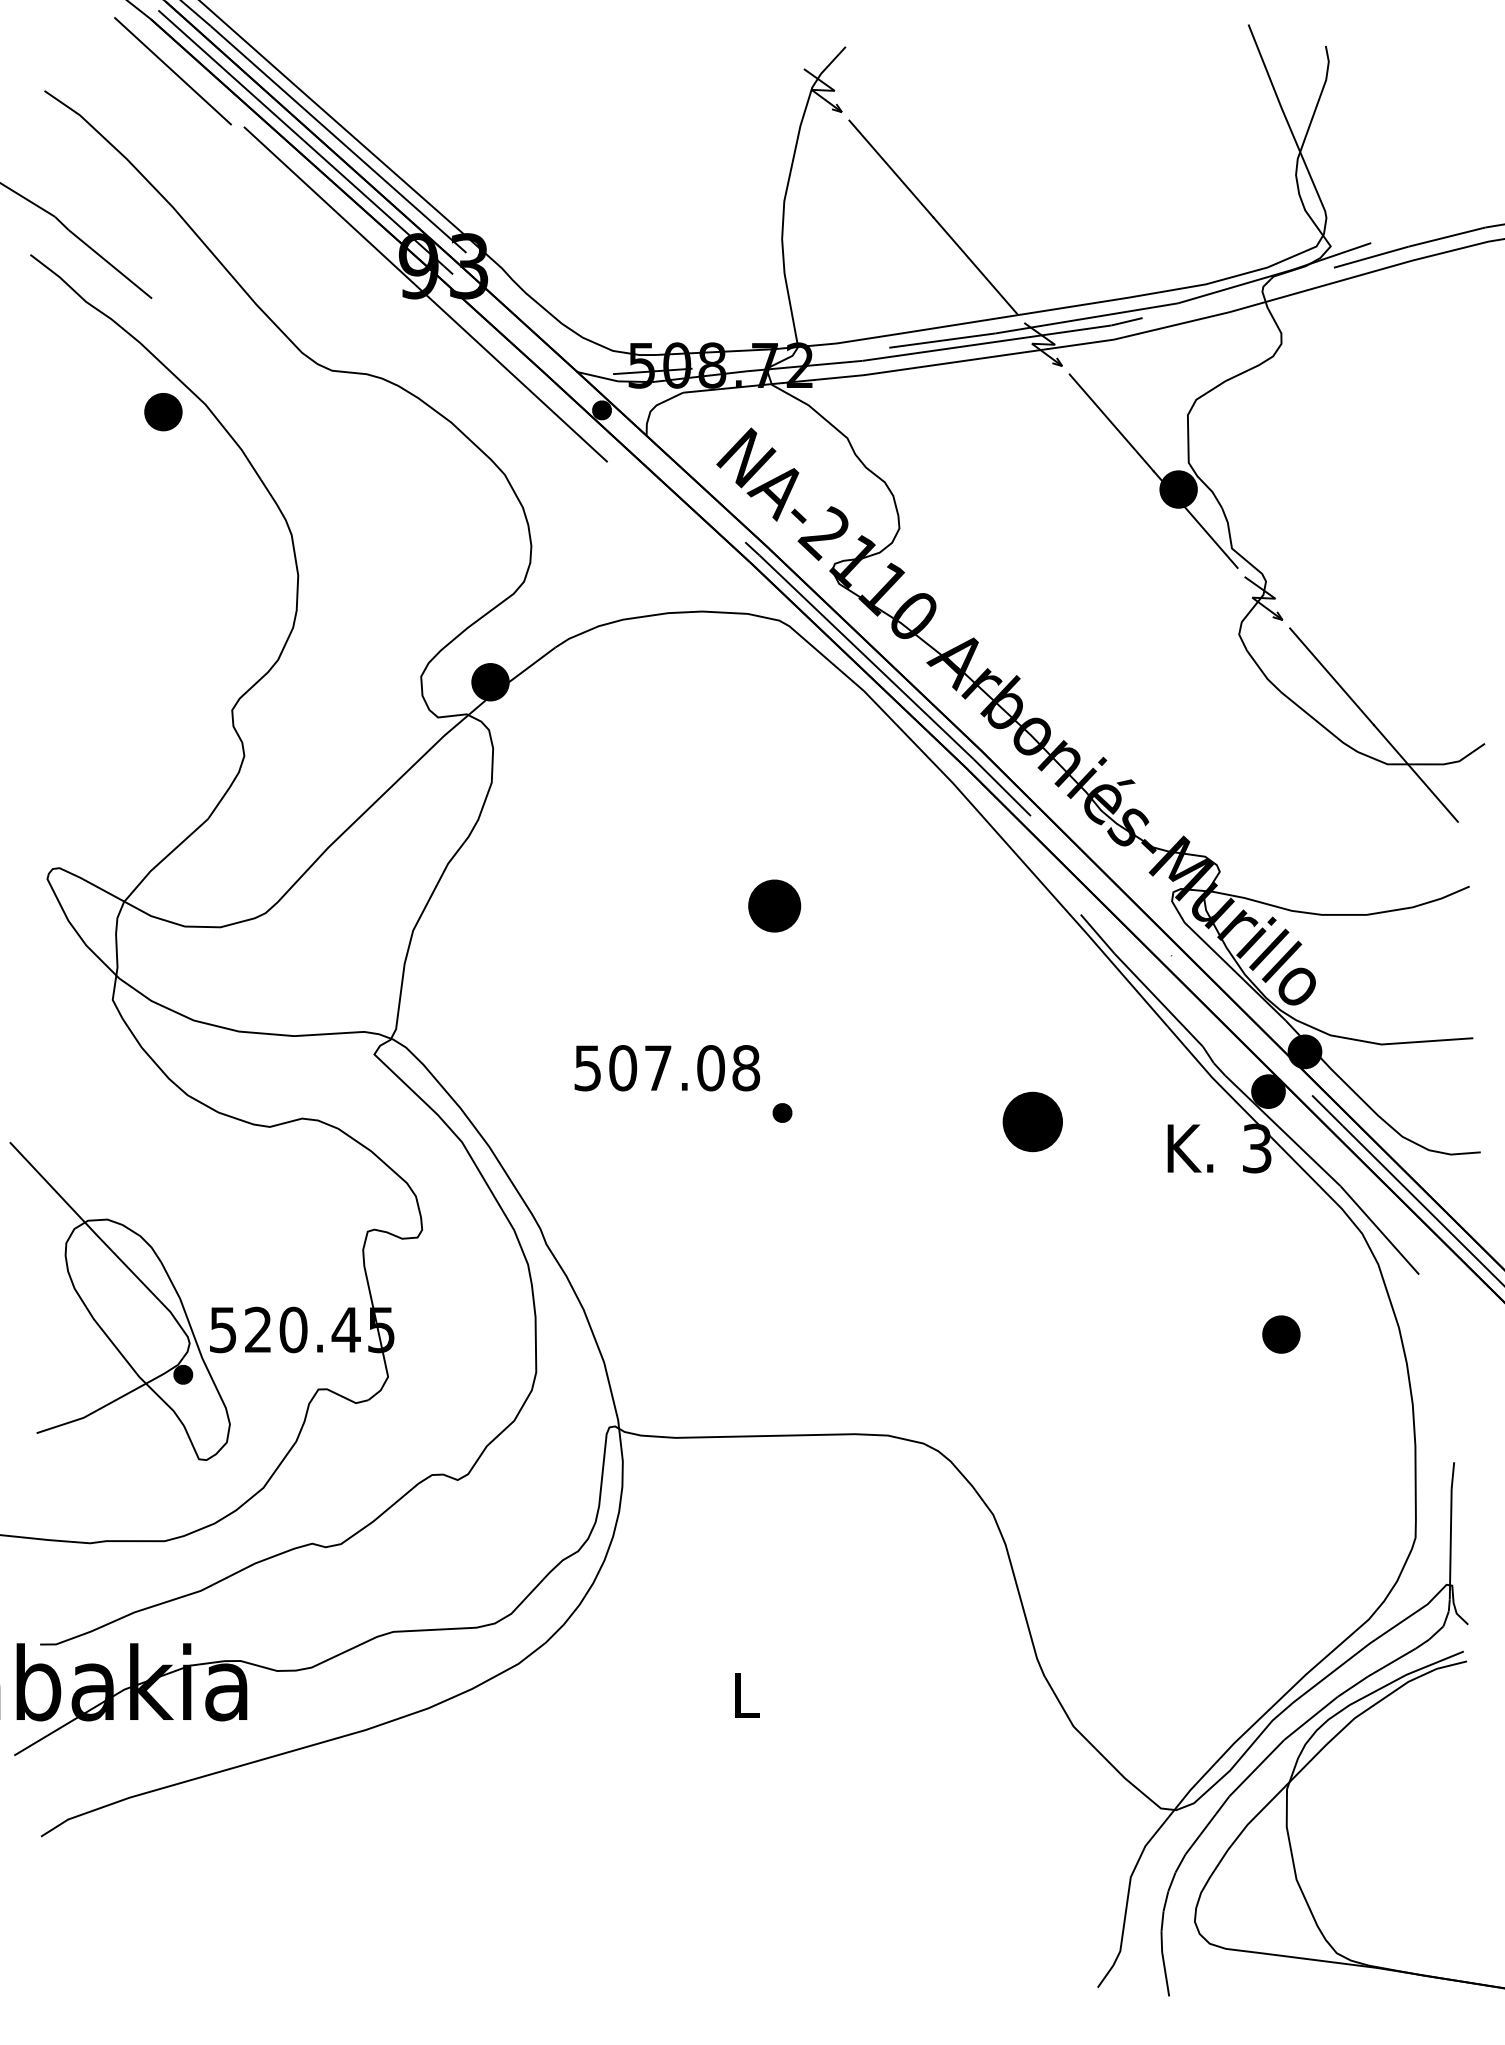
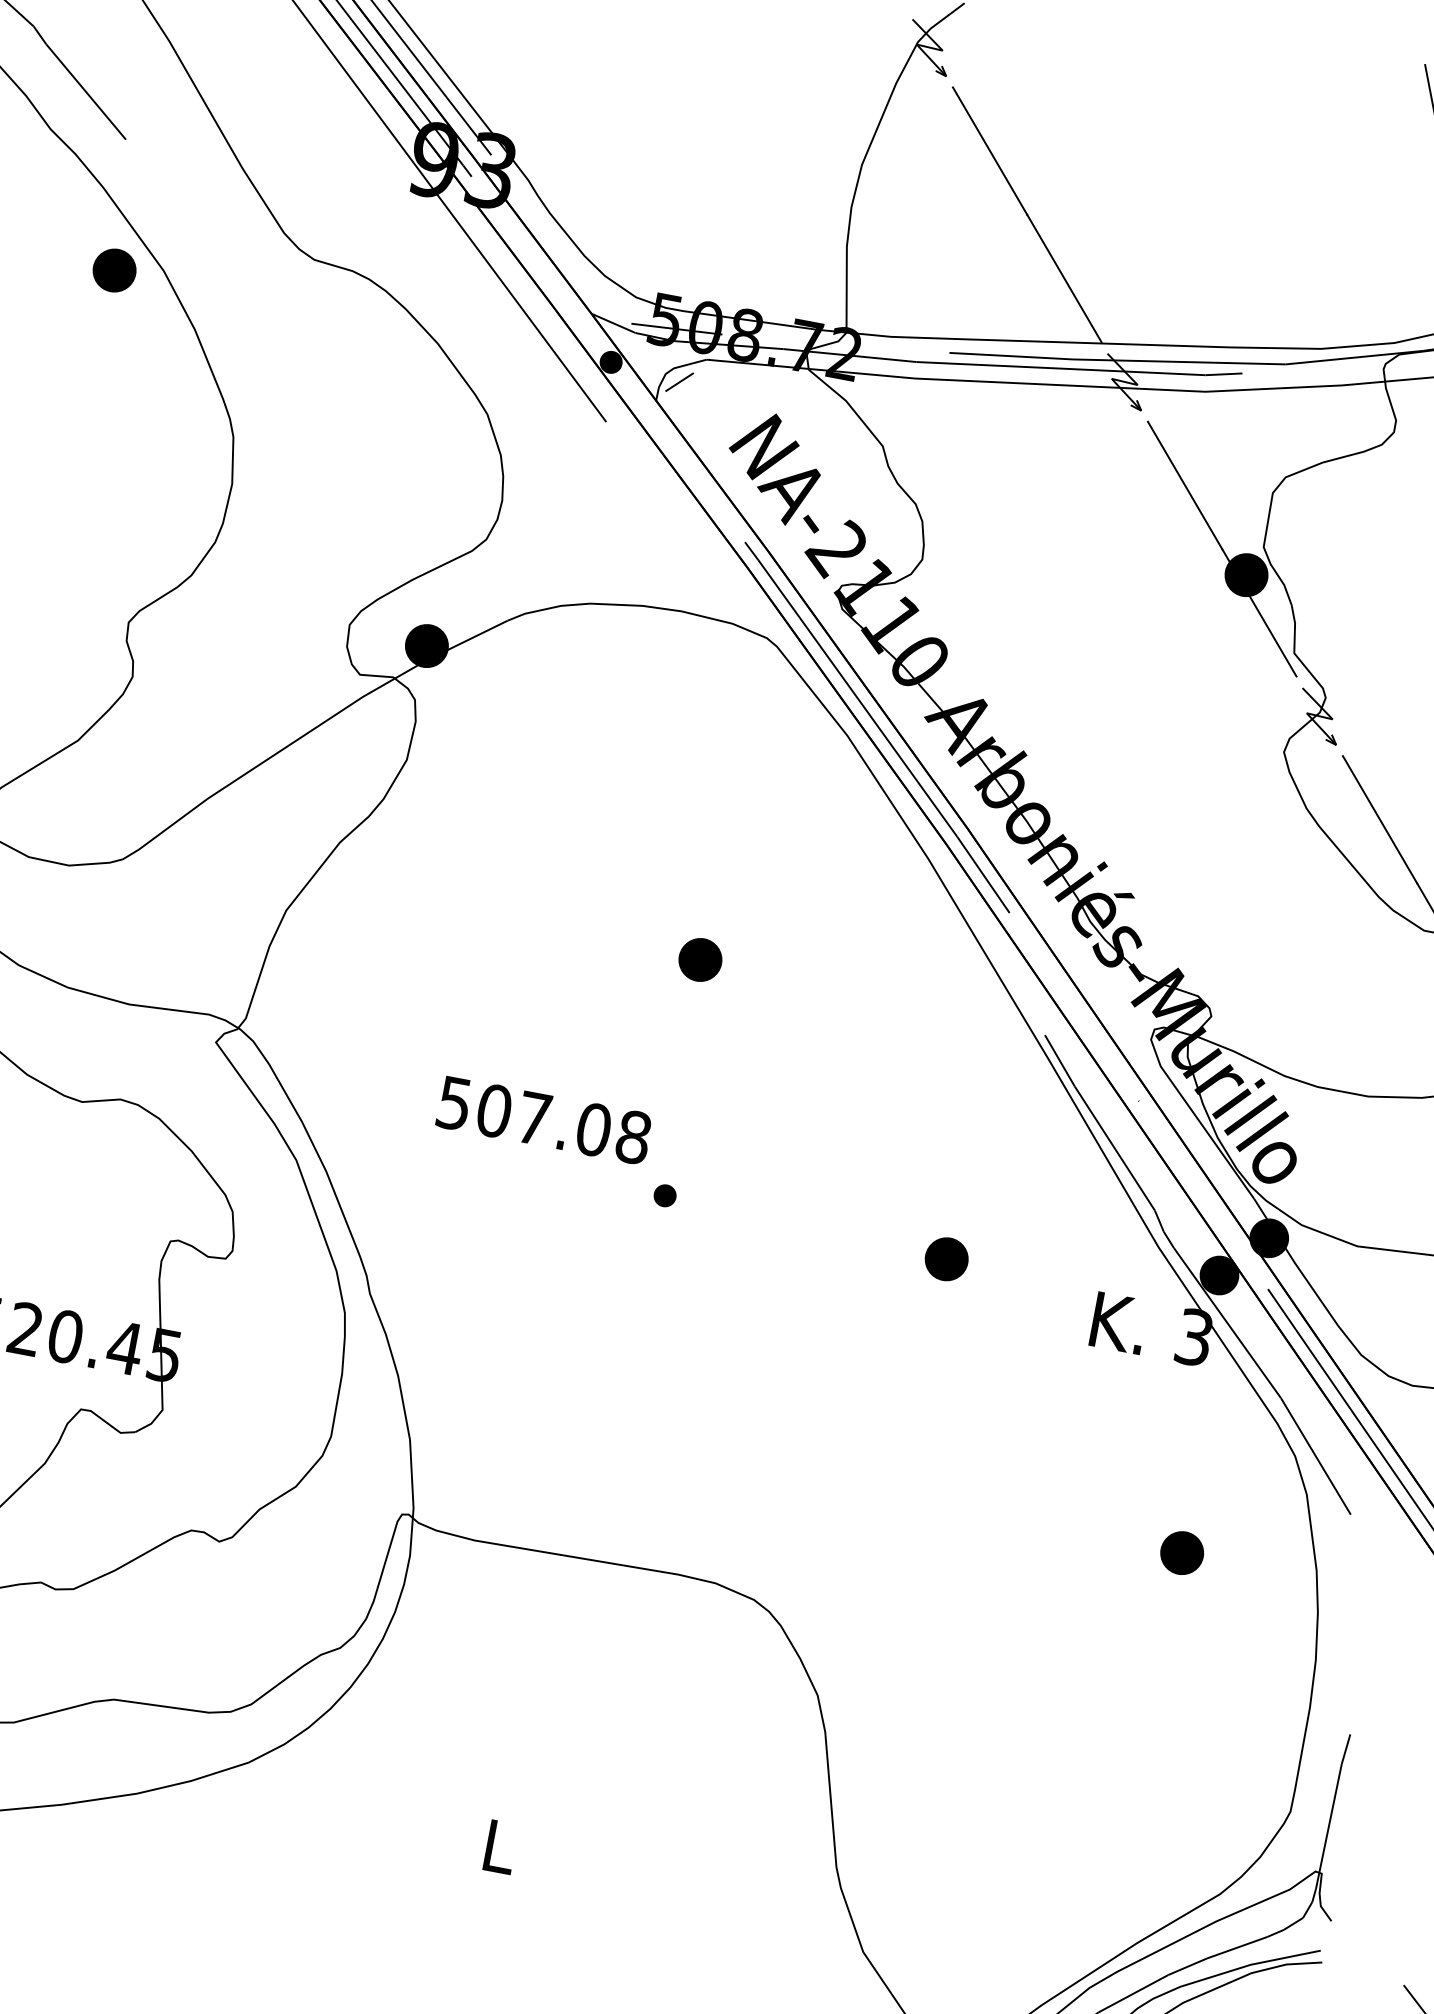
line: (663, 416) -> (679, 382), added
part: (774, 905) -> (700, 959), size x0.71
part: (1033, 1121) -> (947, 1259), size x0.62

